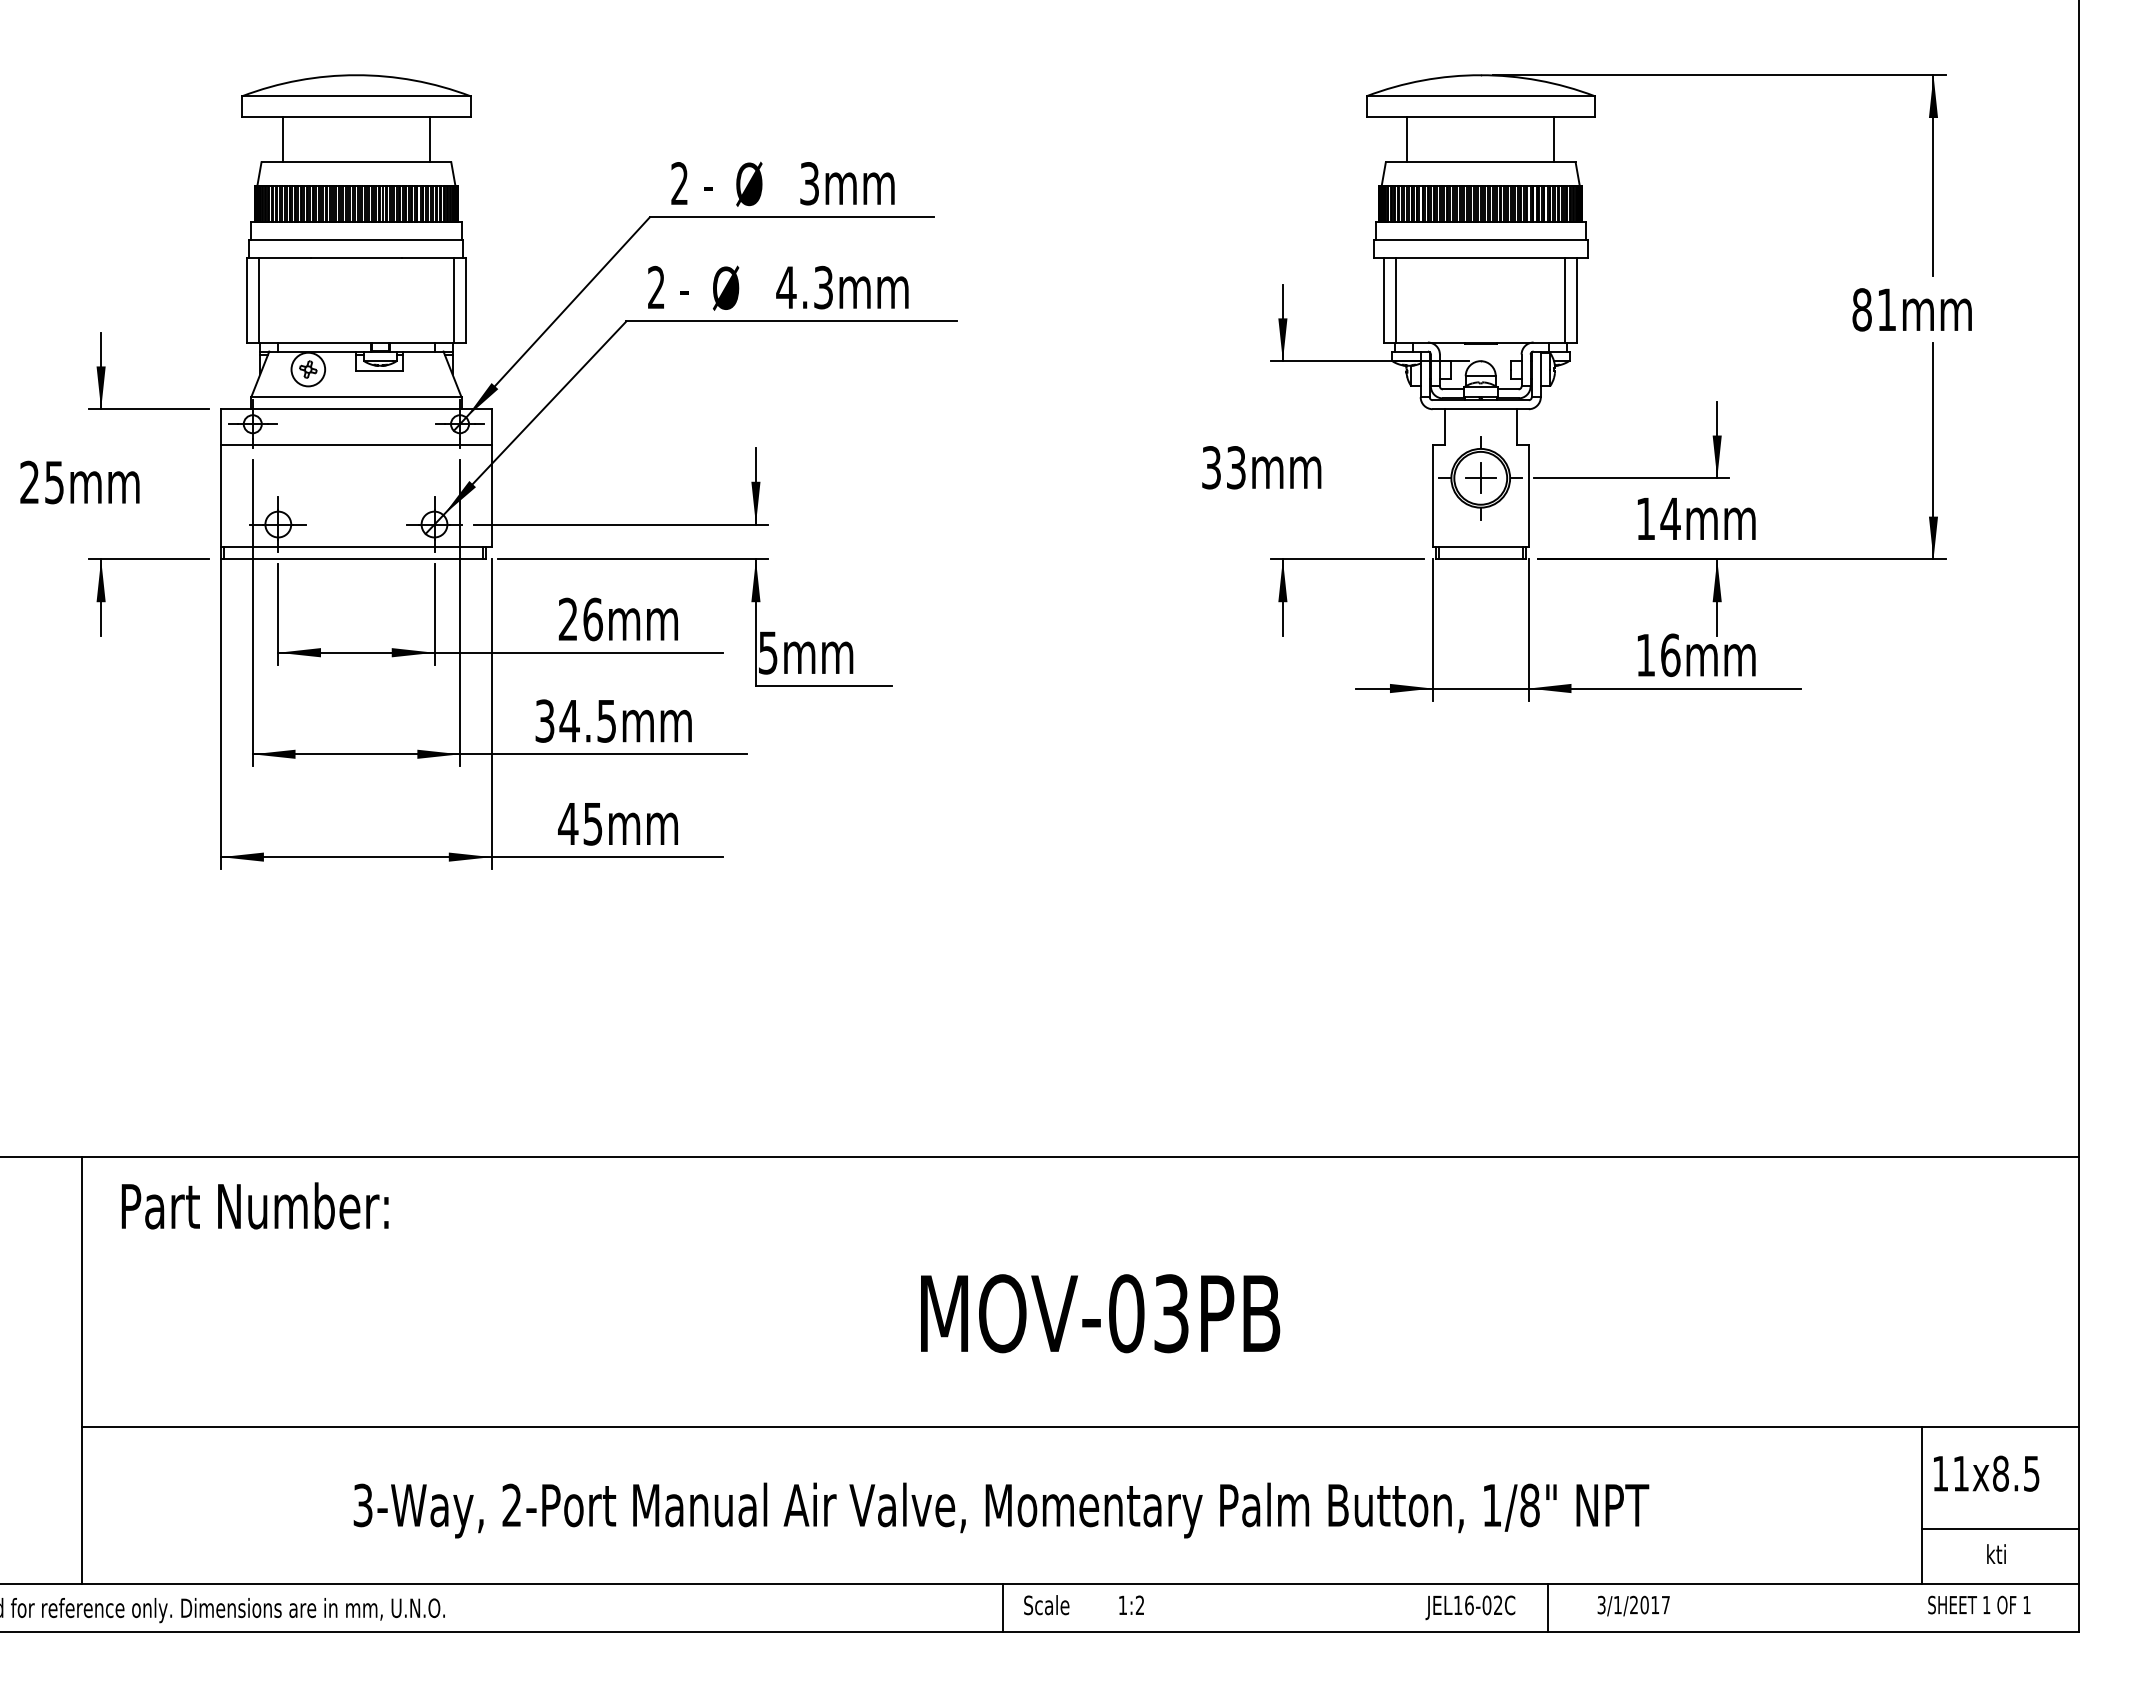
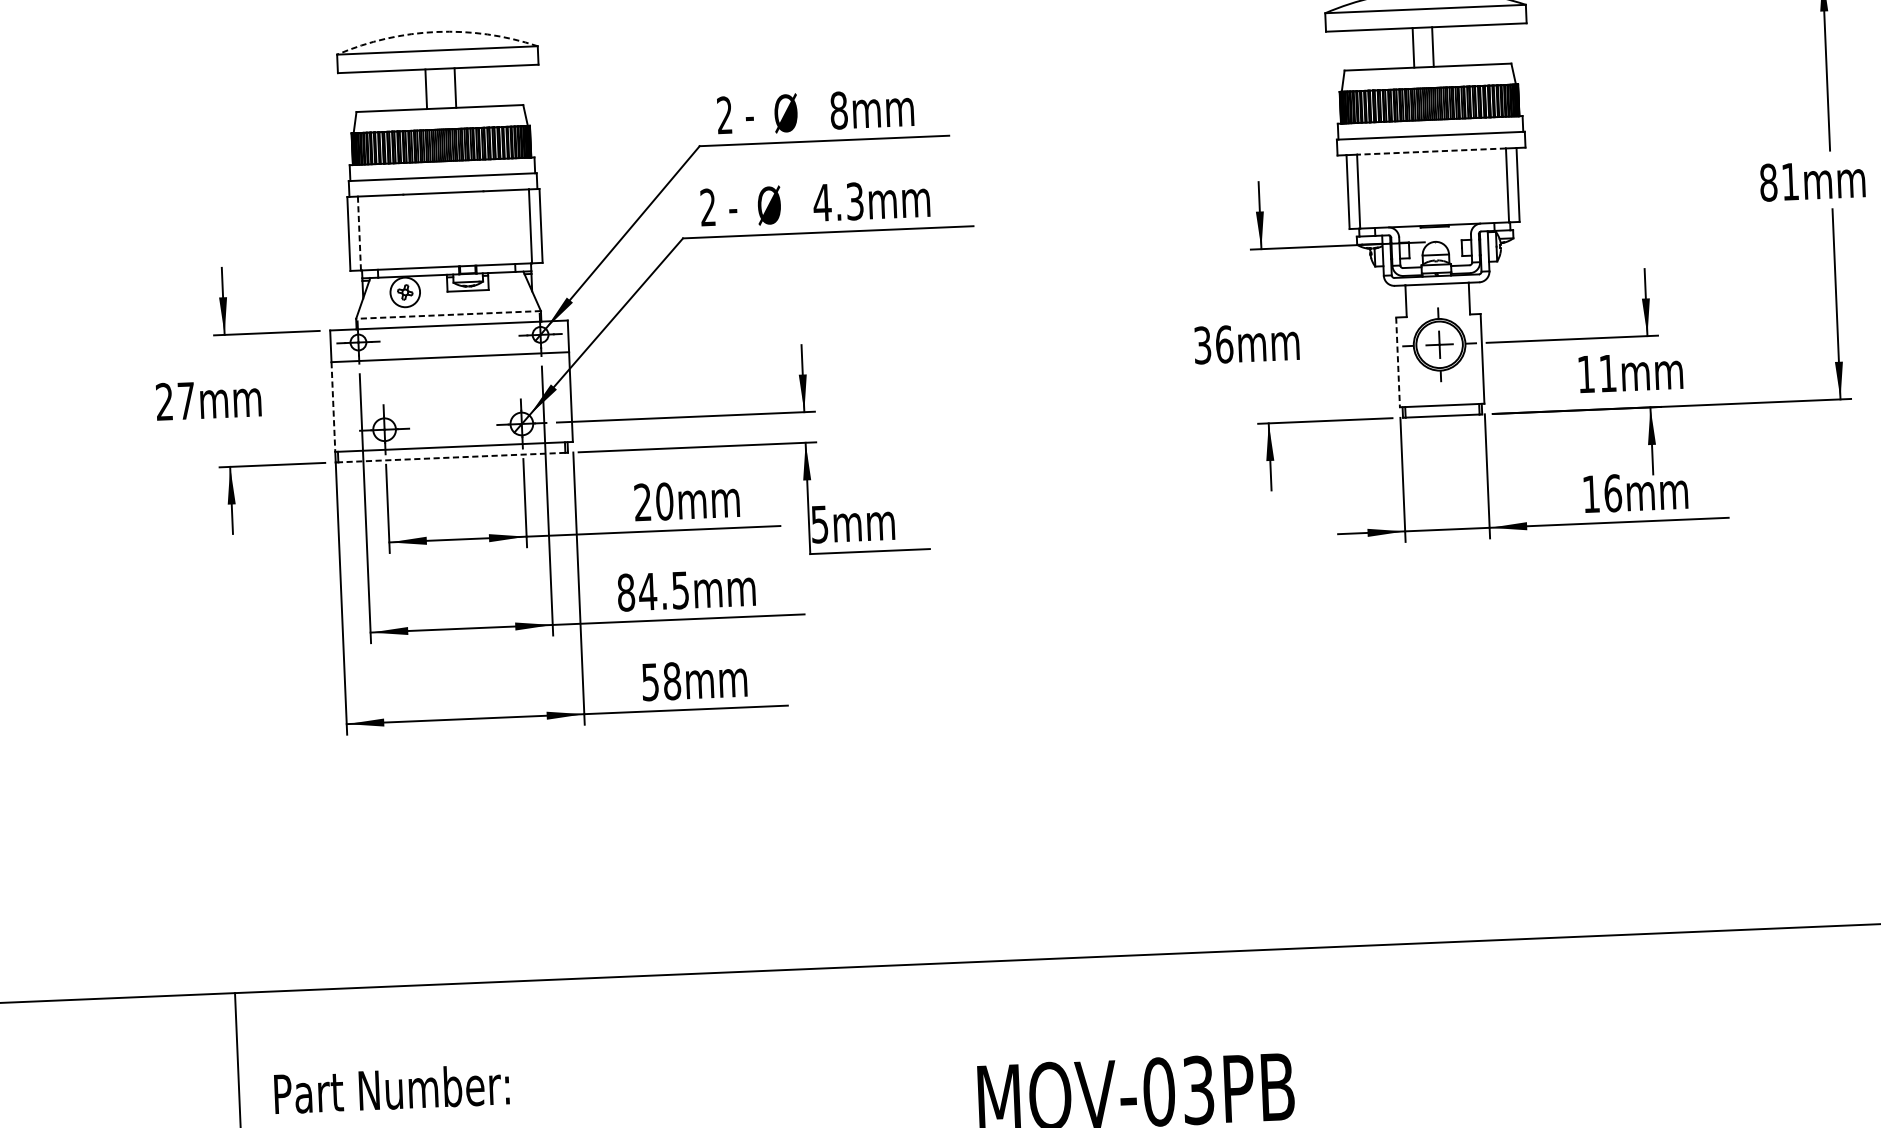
arc: (356, 75) -> (436, 32), solid -> dashed
line: (282, 139) -> (425, 89), moved
line: (430, 139) -> (455, 87), moved
line: (1407, 139) -> (1413, 47), moved
line: (1554, 139) -> (1433, 46), moved
text: (809, 183) -> (838, 110), 3mm -> 8mm
line: (1480, 258) -> (1431, 151), solid -> dashed
line: (259, 300) -> (359, 233), solid -> dashed
line: (355, 397) -> (447, 315), solid -> dashed
text: (1236, 467) -> (1224, 344), 33mm -> 36mm
text: (54, 482) -> (186, 401), 25mm -> 27mm
line: (221, 496) -> (333, 407), solid -> dashed
line: (1432, 496) -> (1397, 362), solid -> dashed
text: (1670, 518) -> (1607, 373), 14mm -> 11mm
line: (352, 559) -> (451, 457), solid -> dashed
text: (592, 619) -> (664, 501), 26mm -> 20mm
text: (544, 720) -> (625, 592), 34.5mm -> 84.5mm
text: (580, 823) -> (661, 681), 45mm -> 58mm
text: (254, 1205) -> (391, 1088), moved

